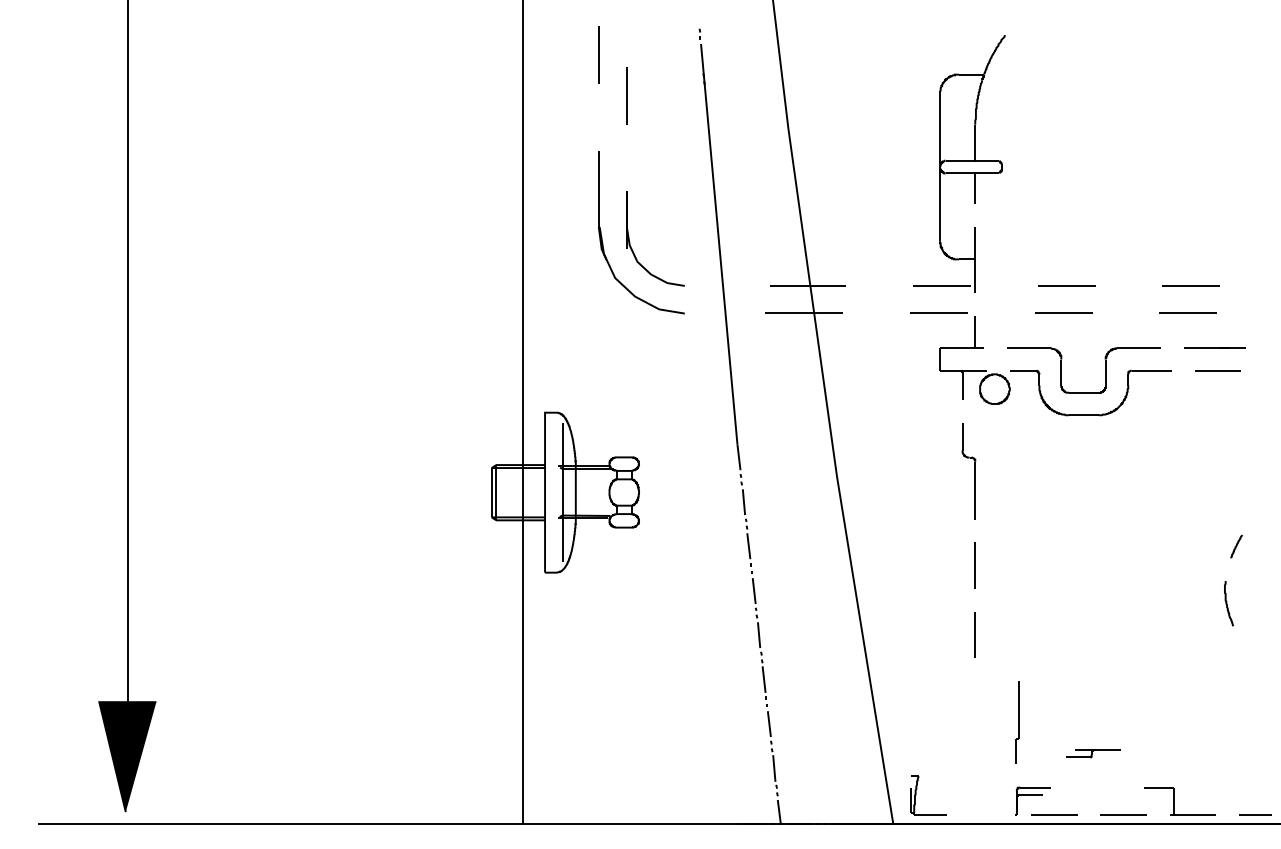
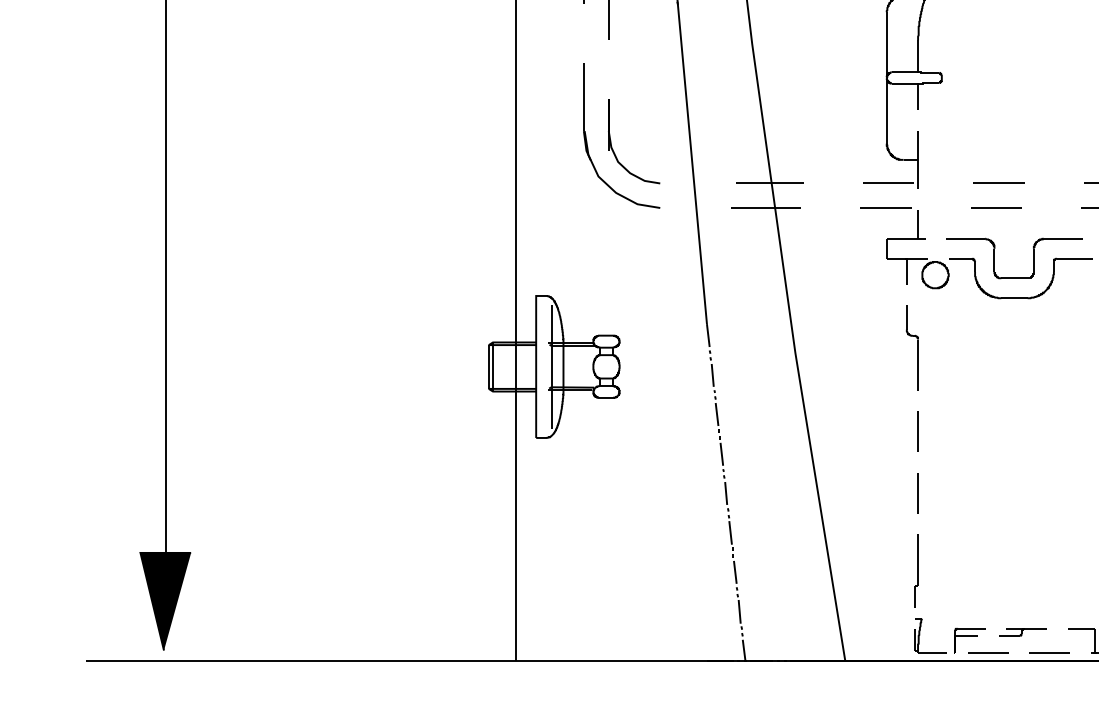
part: (1017, 722) -> (916, 570), moved
part: (1093, 753) -> (1023, 632), moved
part: (916, 795) -> (920, 635), moved

